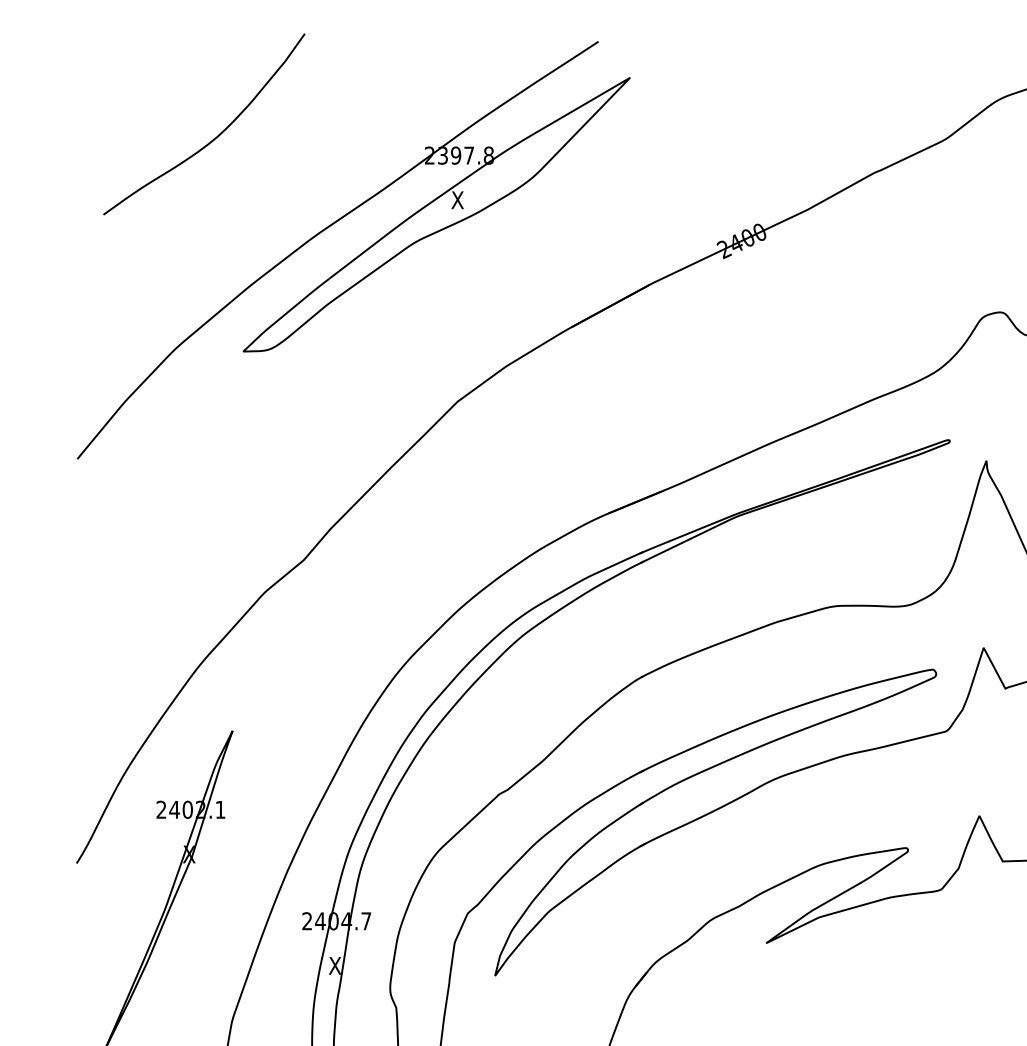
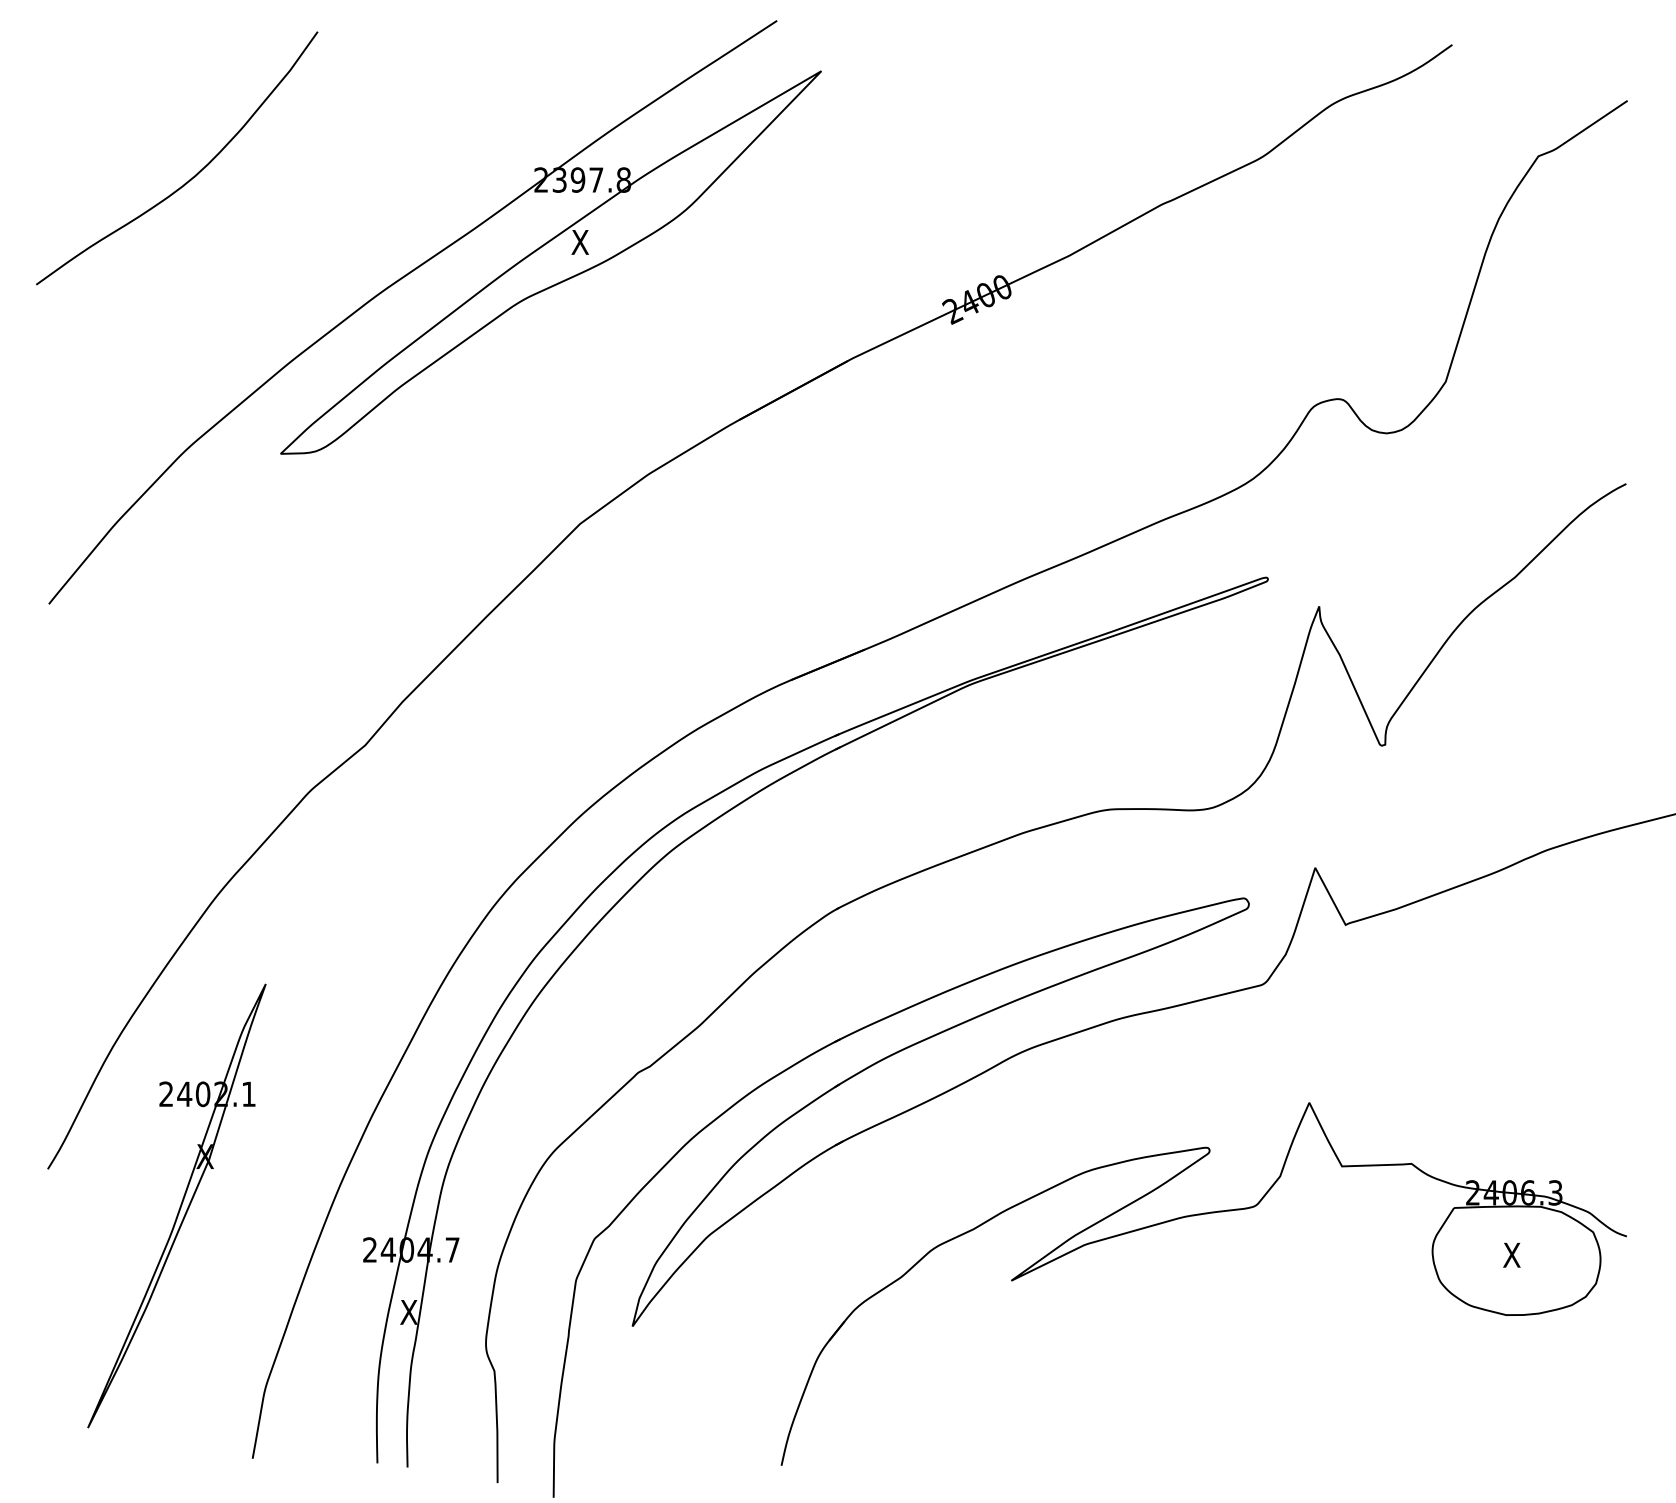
curve: (214, 138) -> (191, 177), moved

